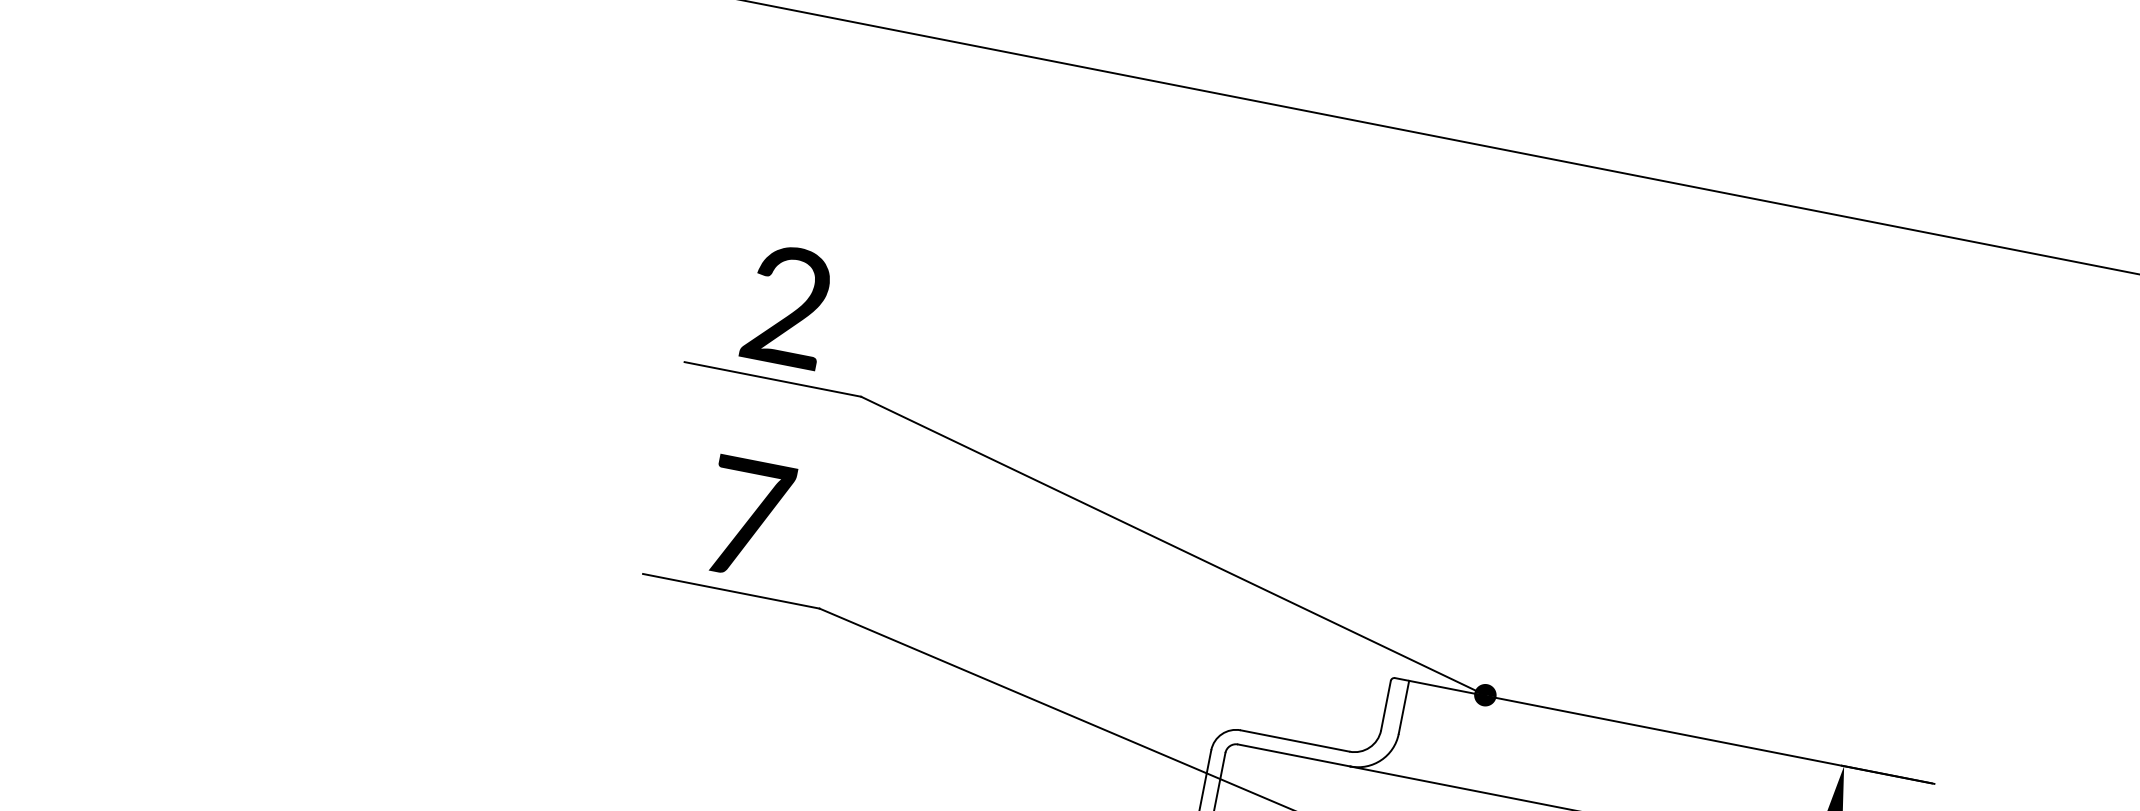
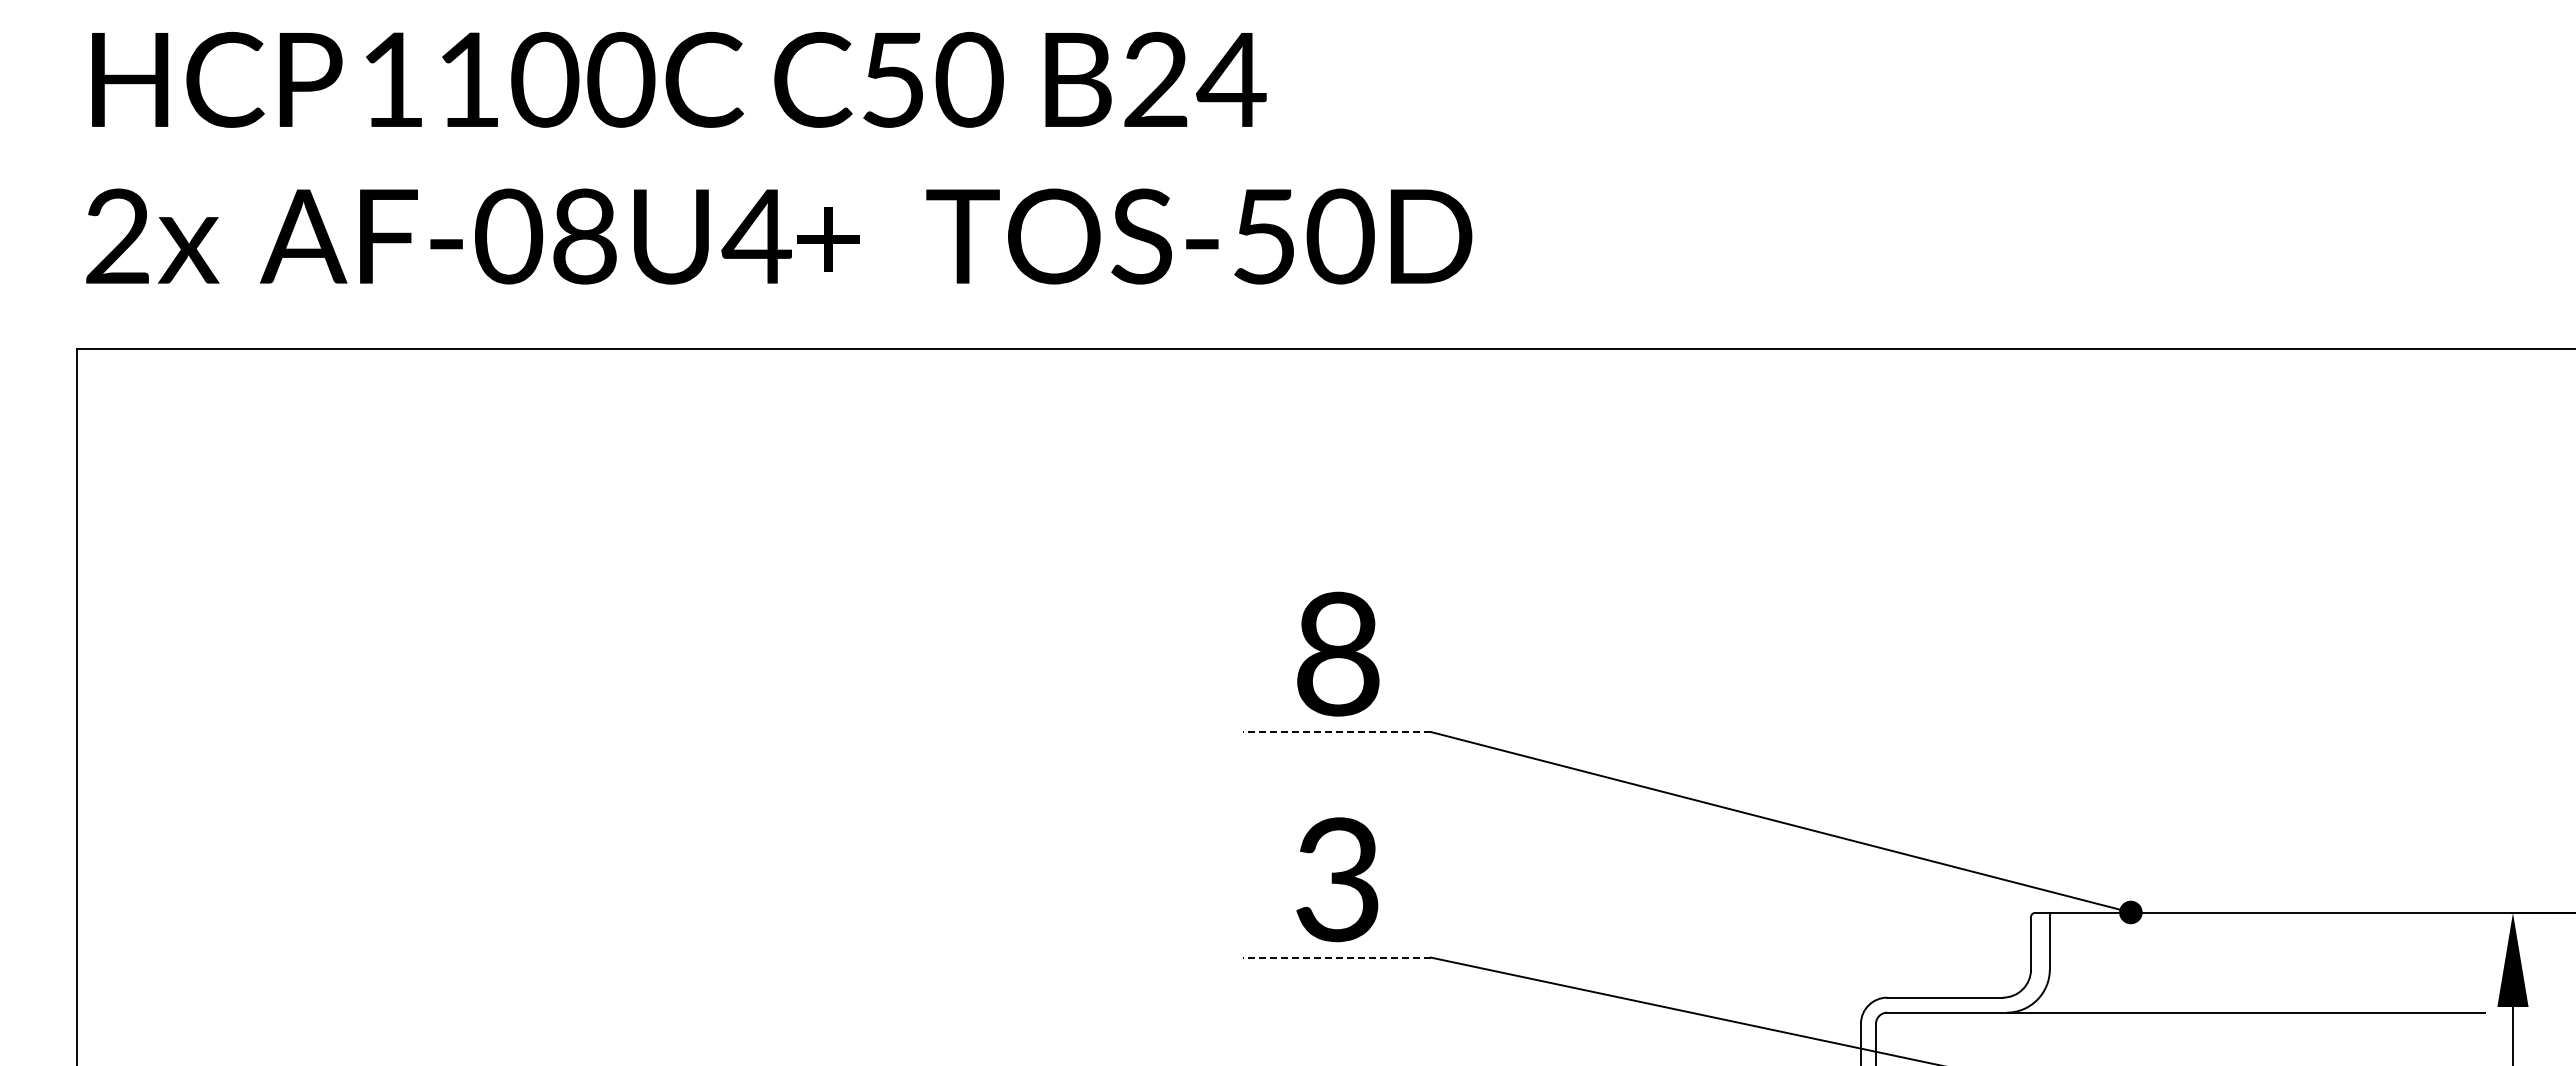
text: (788, 305) -> (1338, 653), 2 -> 8
line: (772, 379) -> (1336, 732), solid -> dashed
text: (747, 518) -> (1338, 879), 7 -> 3
line: (730, 591) -> (1336, 957), solid -> dashed

